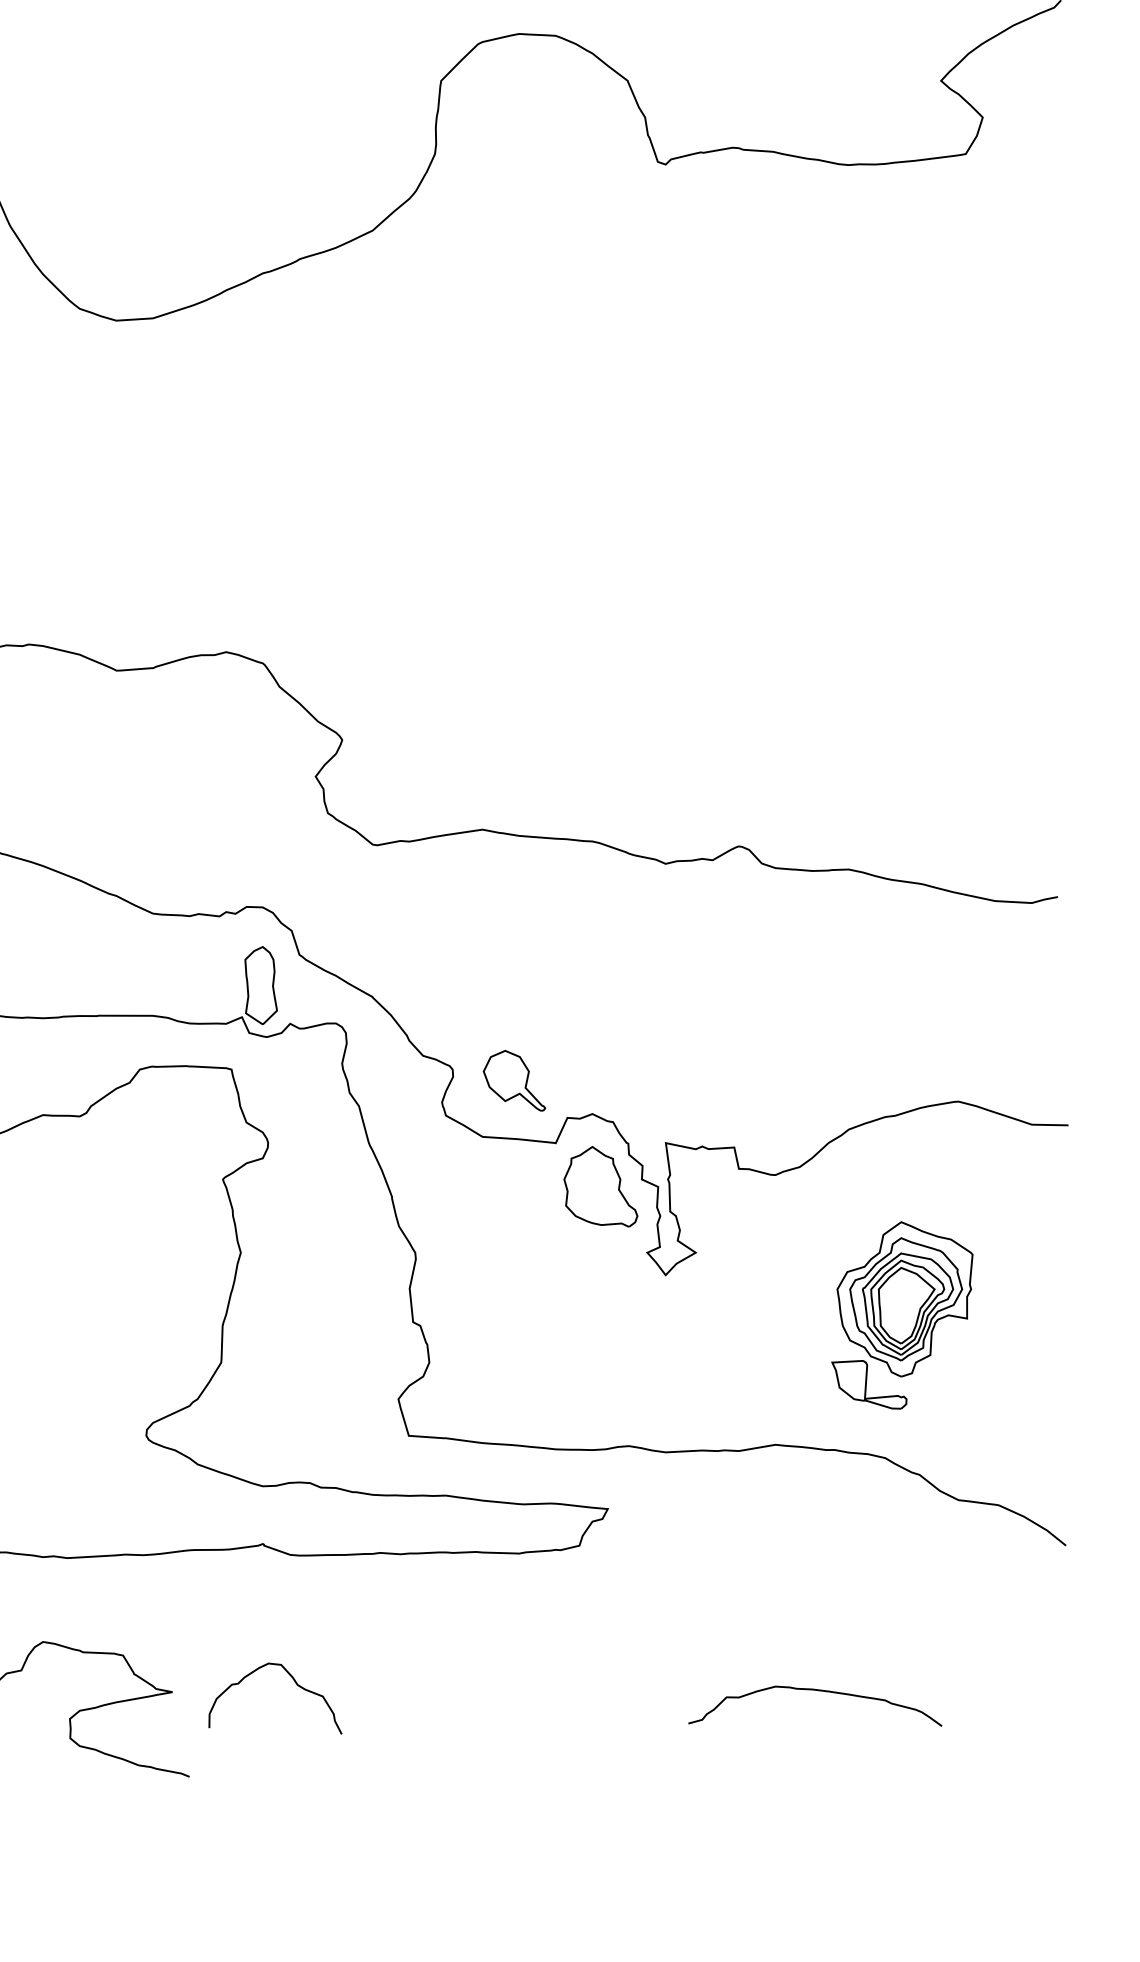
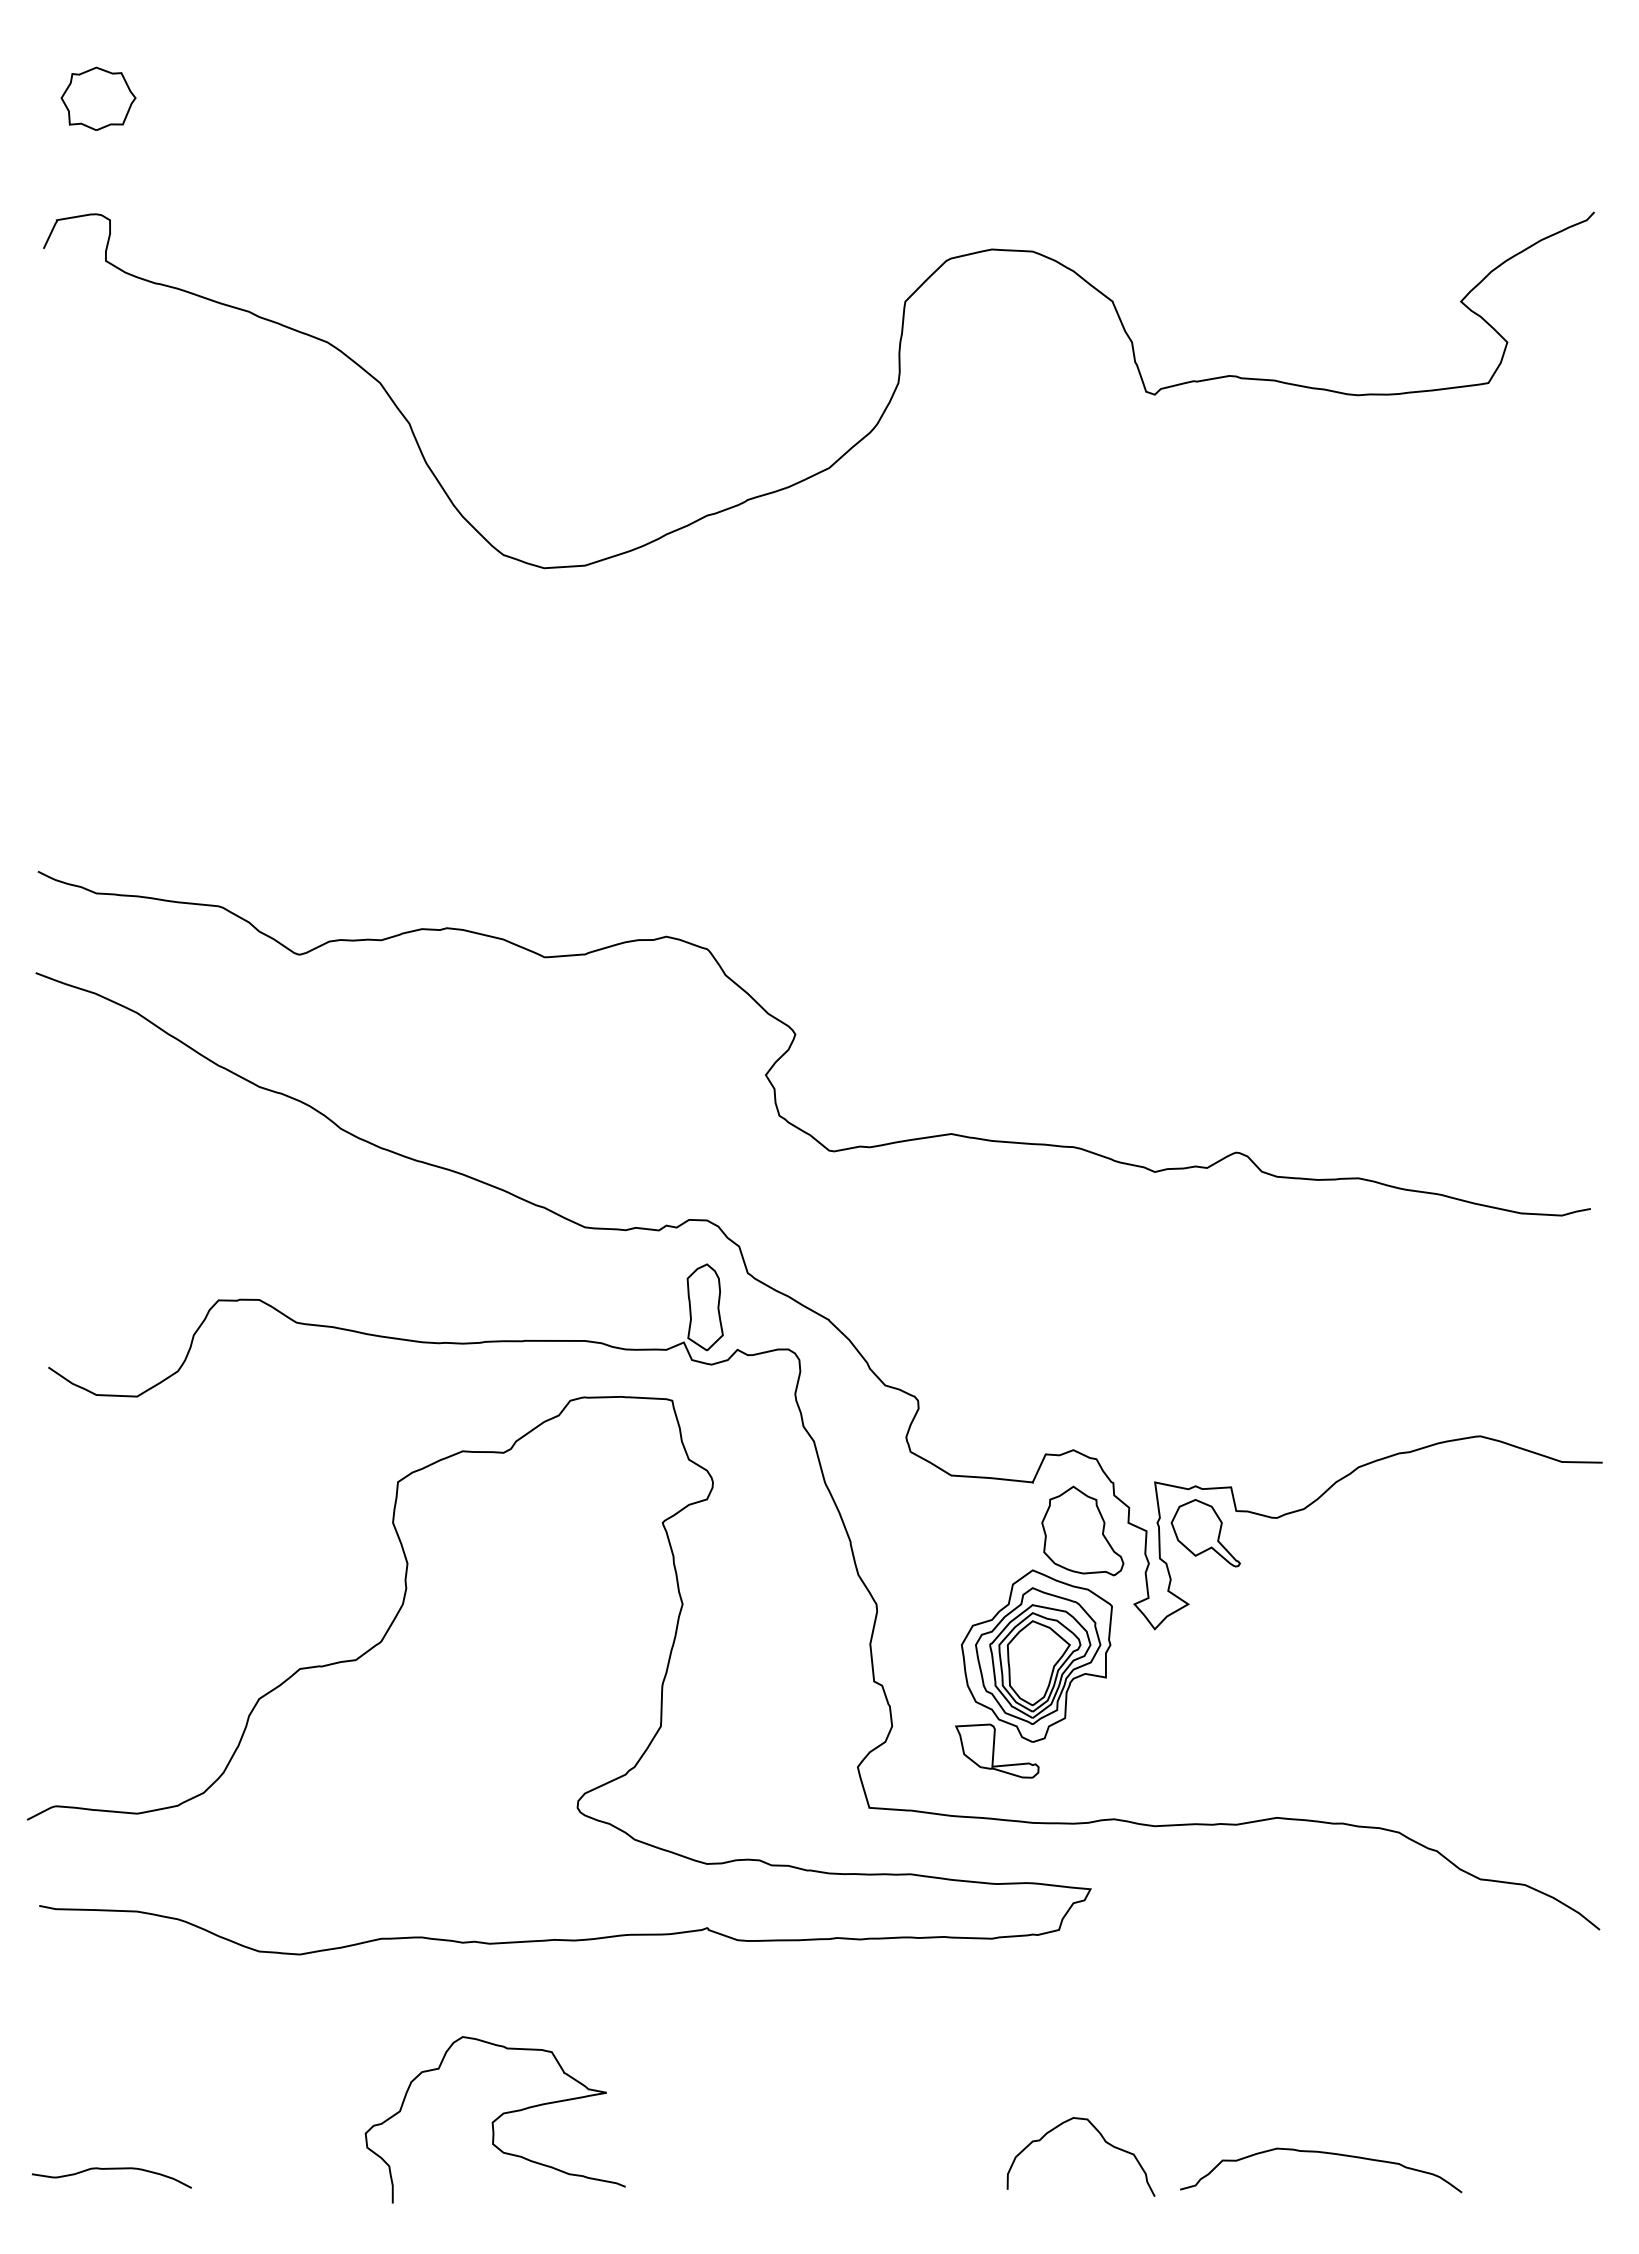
part: (514, 1081) -> (1205, 1533), moved
part: (901, 1314) -> (1033, 1673), moved
curve: (295, 1683) -> (1103, 2140), moved
curve: (815, 1691) -> (1321, 2153), moved

